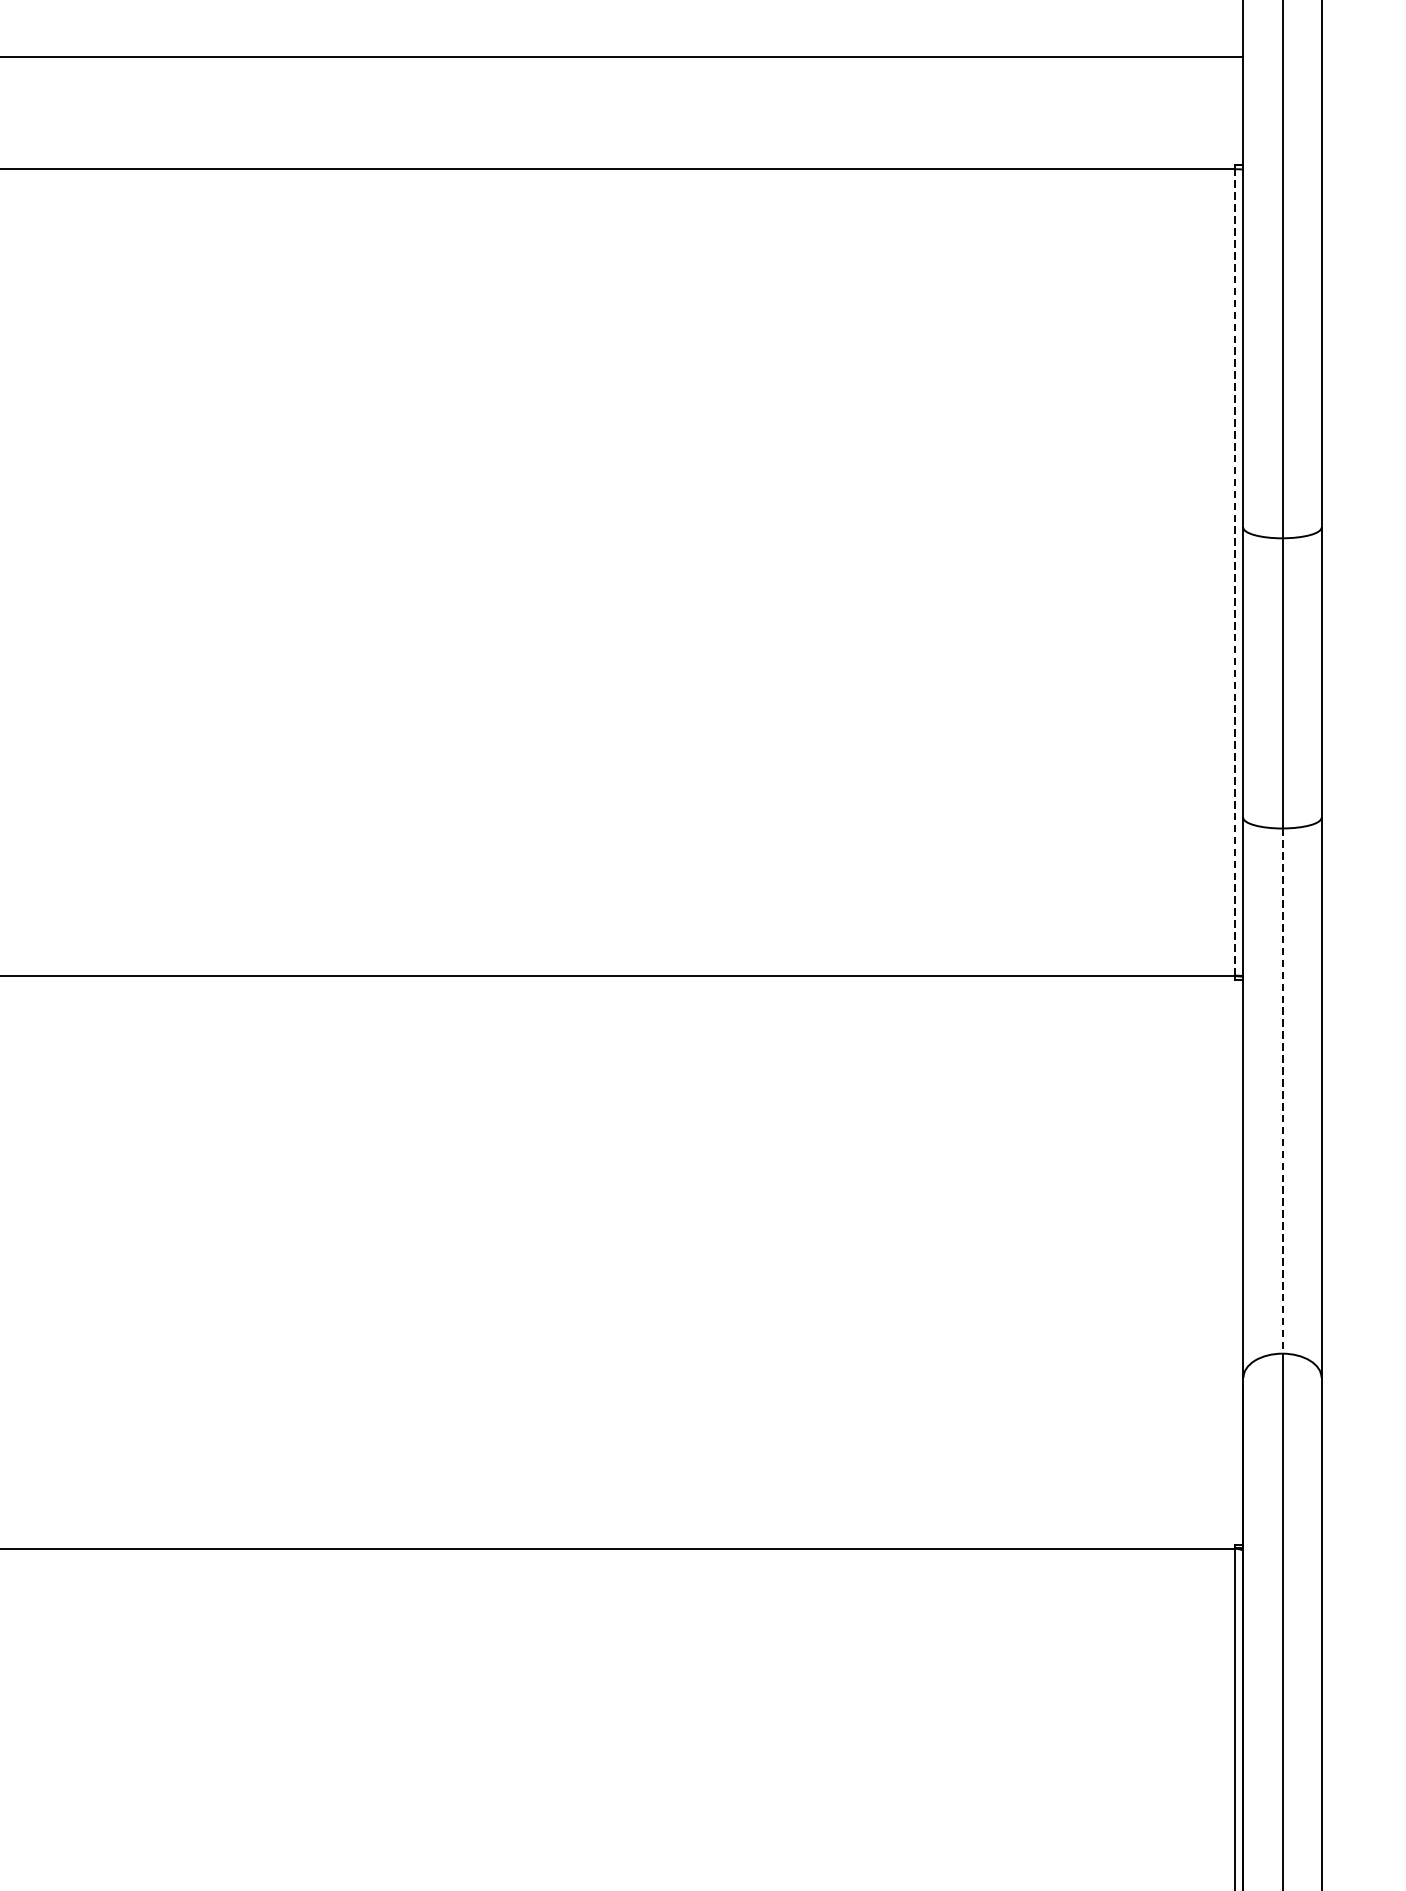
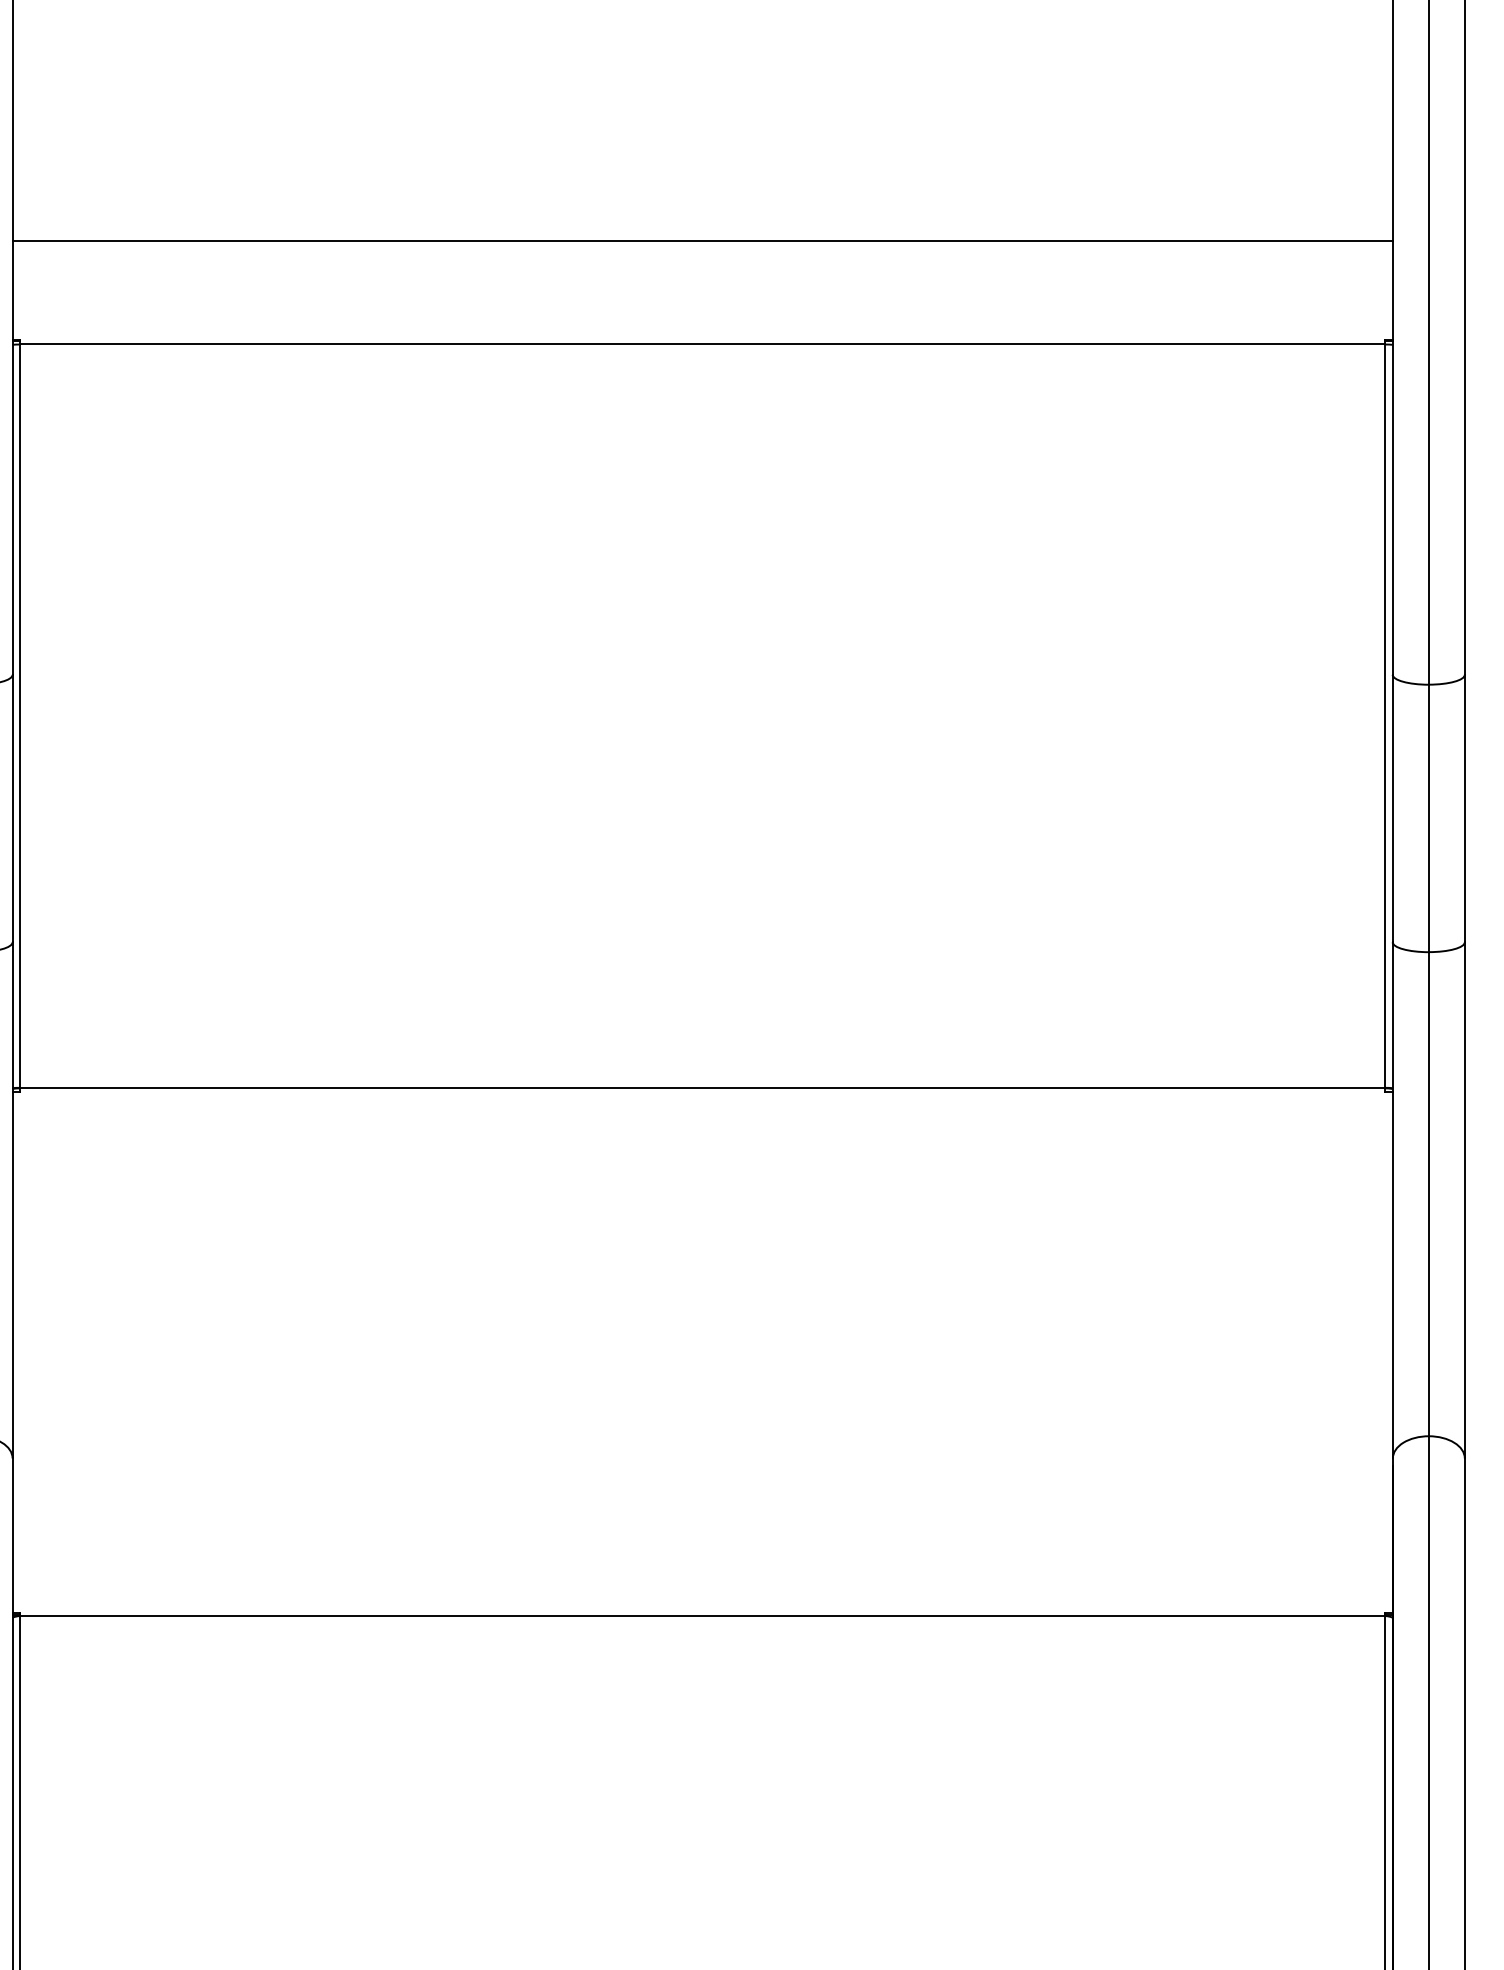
line: (1235, 572) -> (1385, 716), dashed -> solid
line: (1282, 1091) -> (1428, 1194), dashed -> solid

